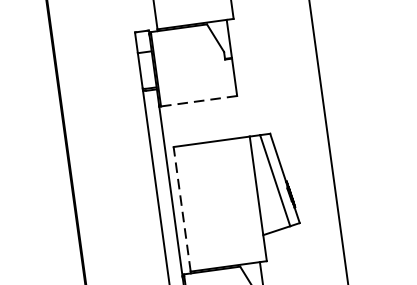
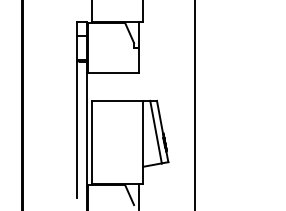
line: (199, 101) -> (113, 73), dashed -> solid
line: (182, 209) -> (92, 142), dashed -> solid

